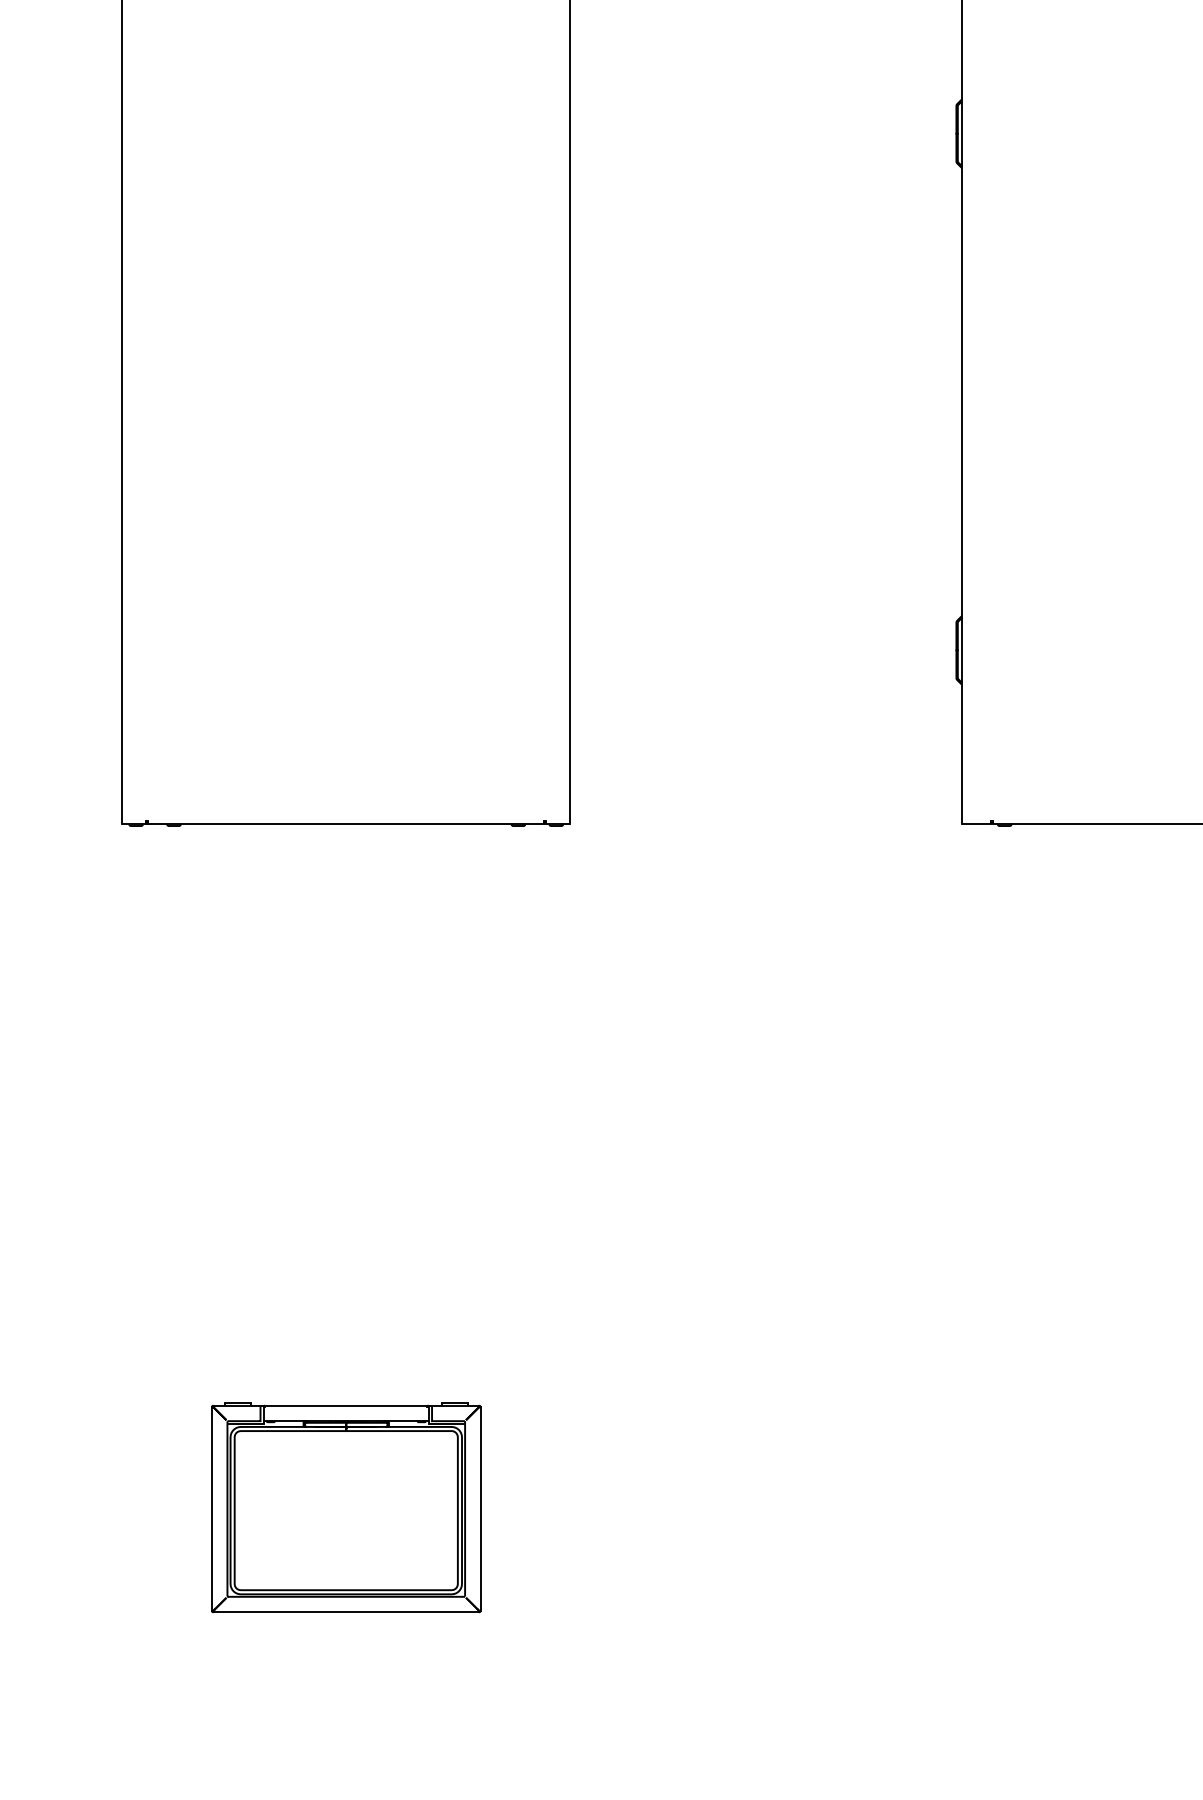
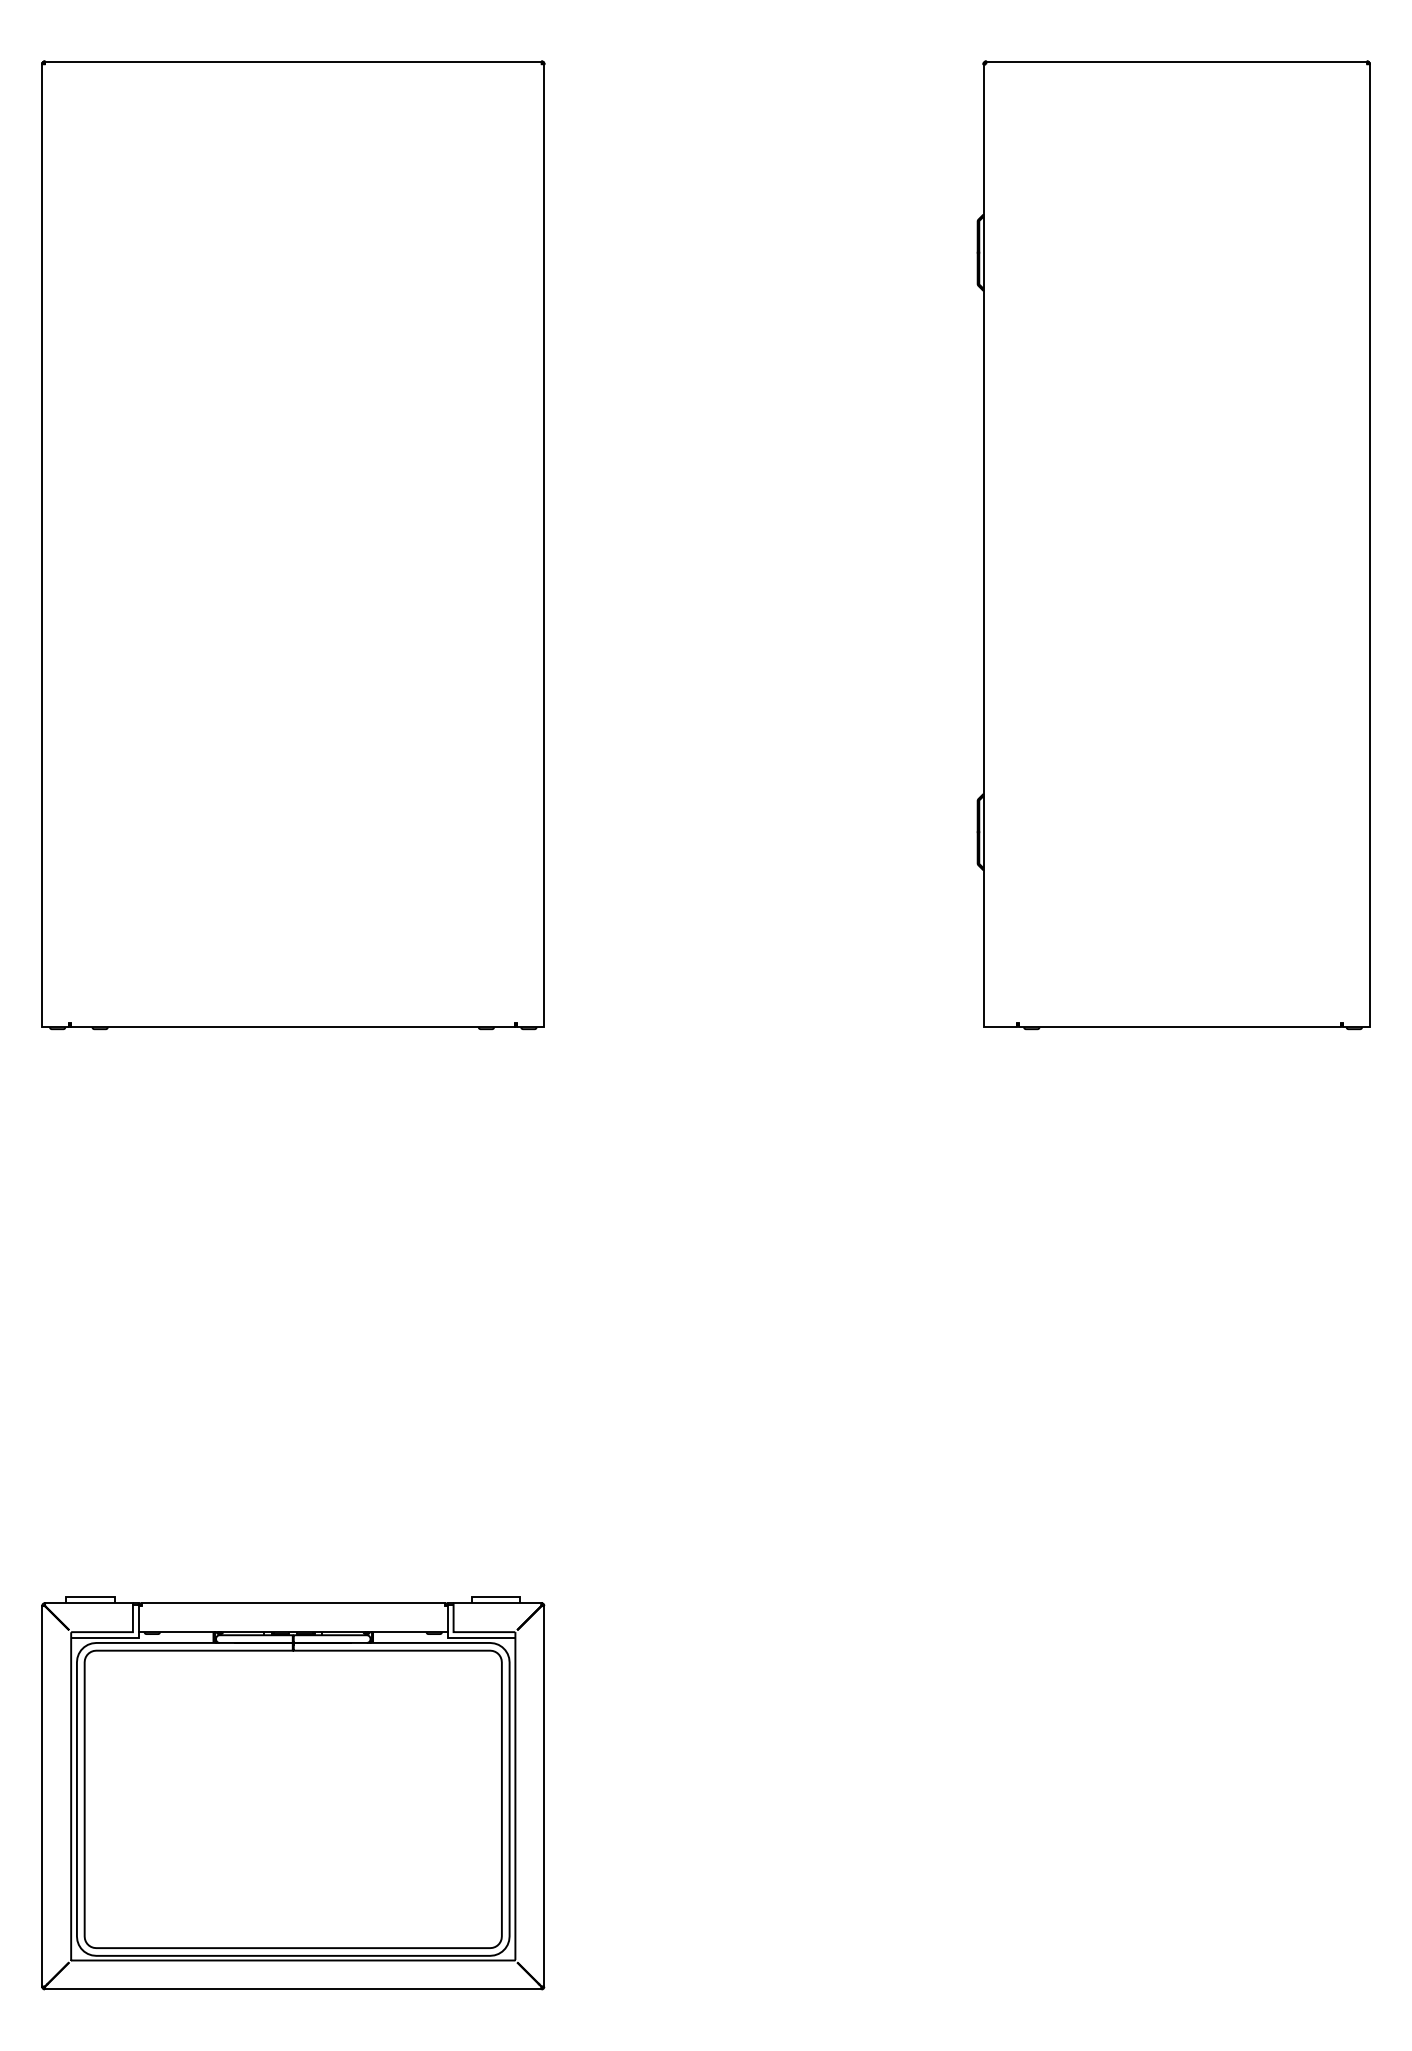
part: (346, 1507) -> (293, 1793), size x1.67

